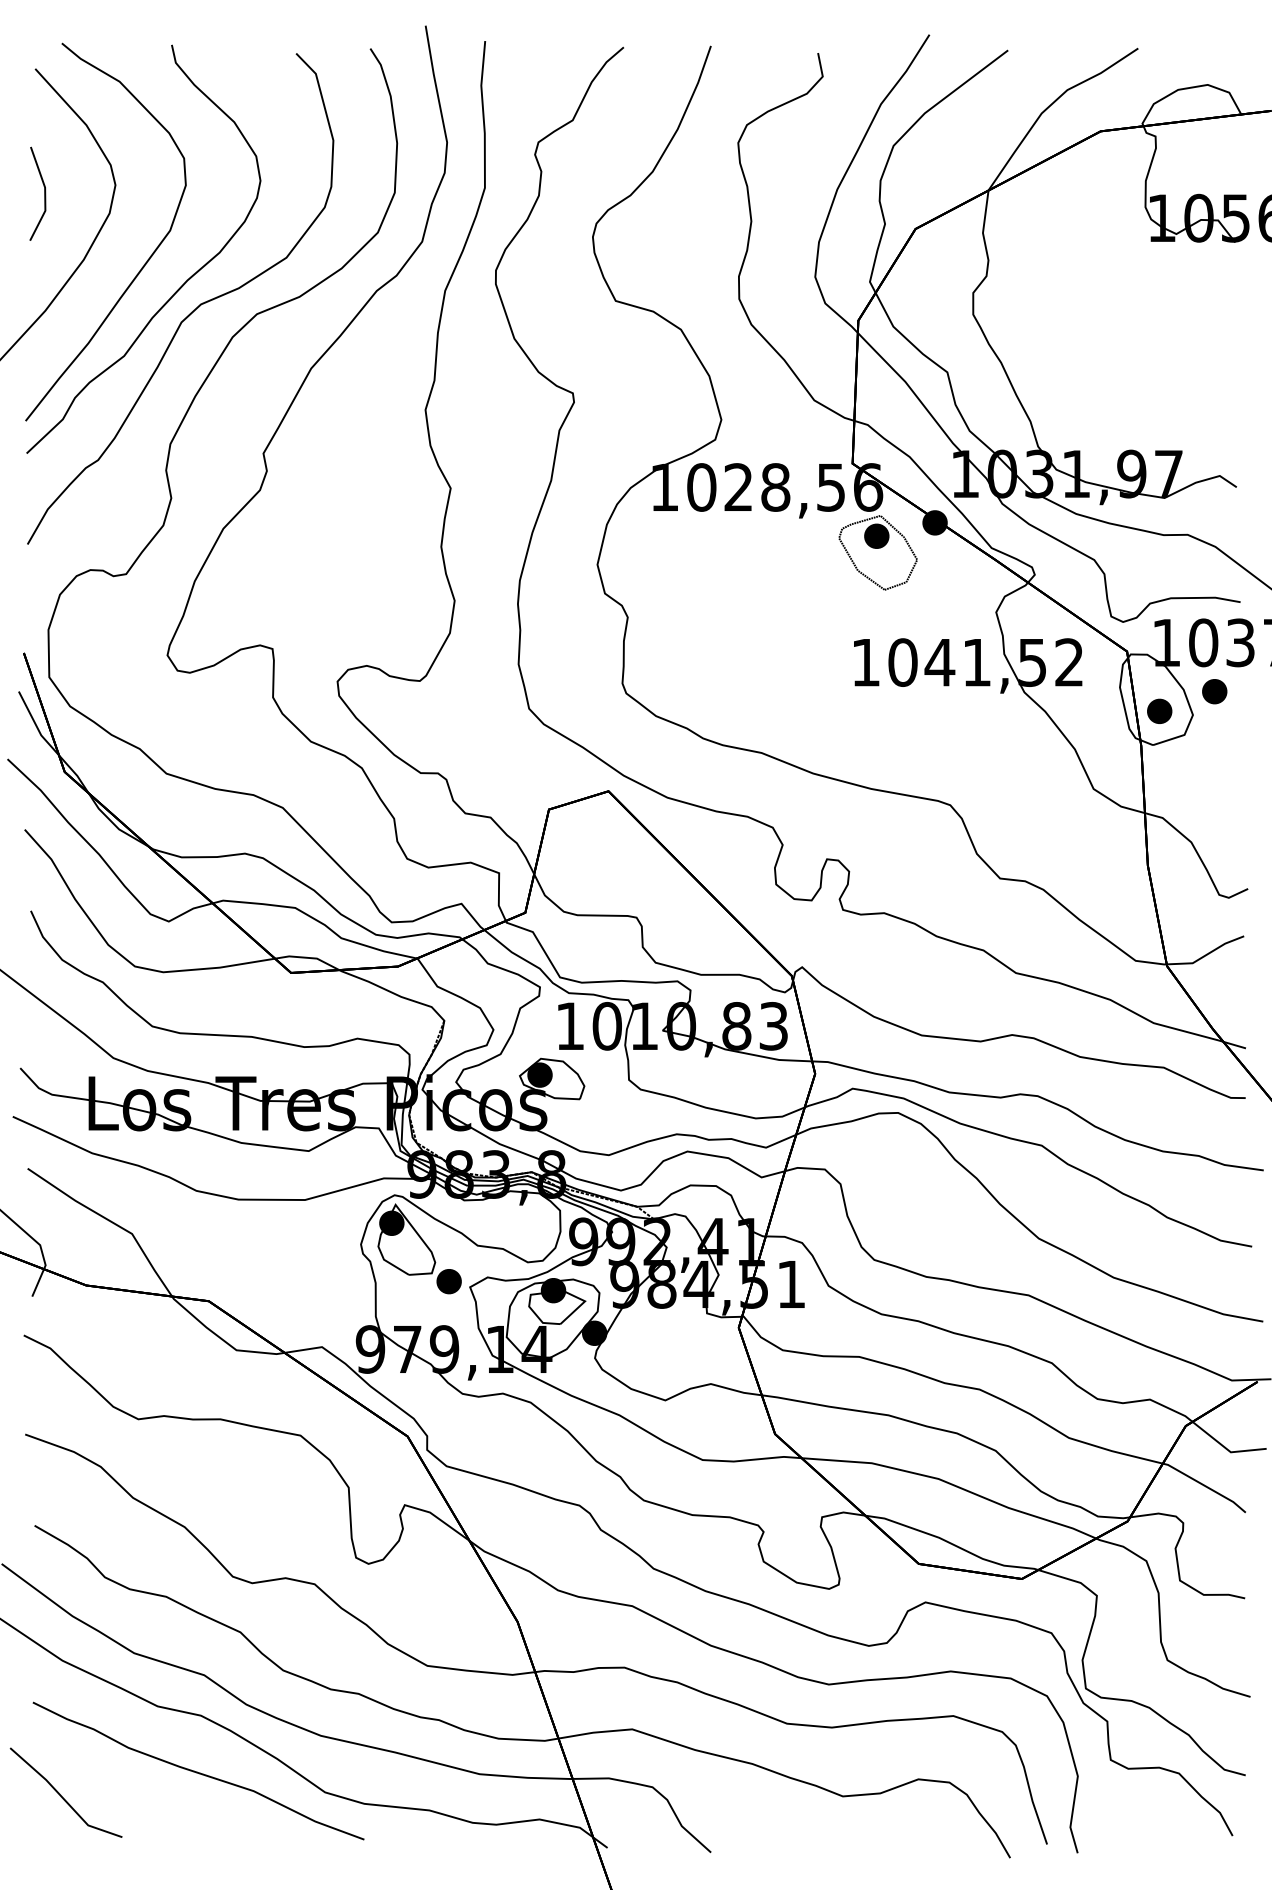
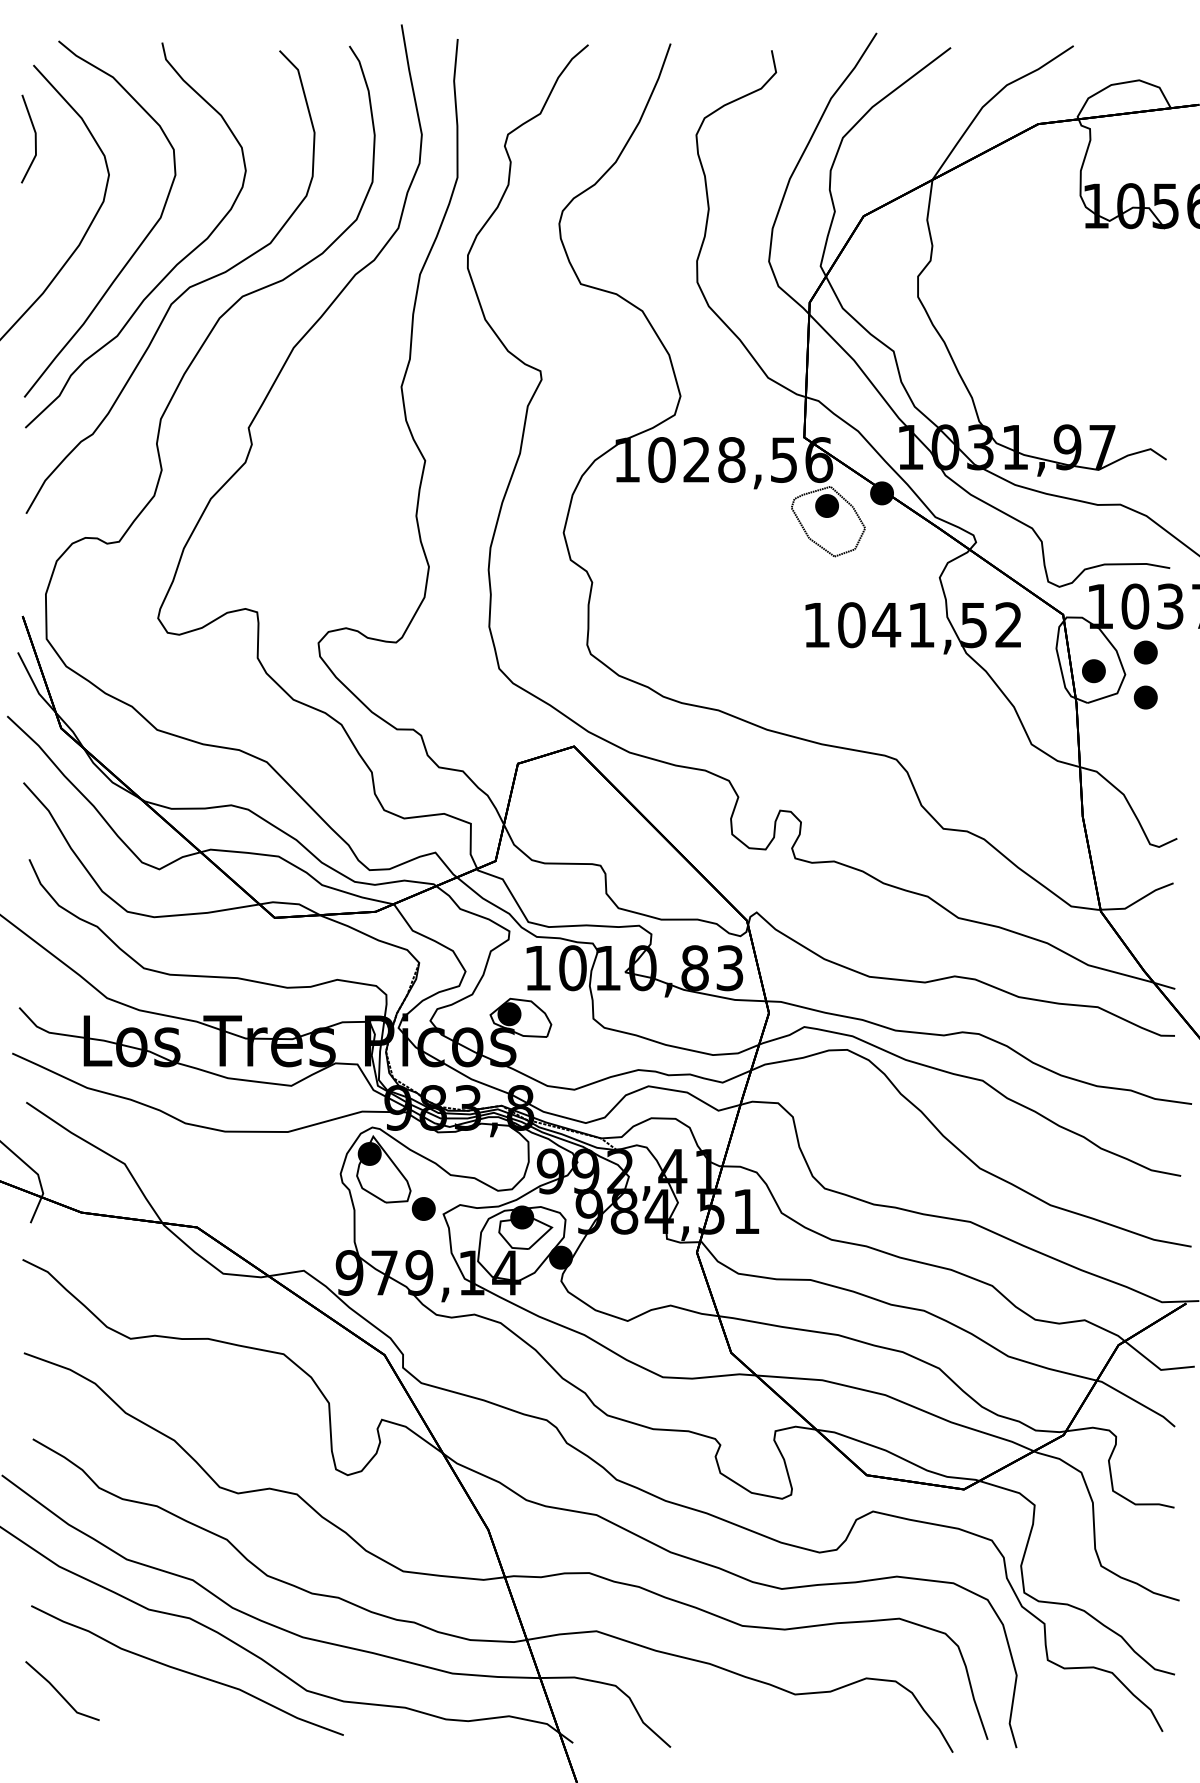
line: (43, 193) -> (34, 138), moved
part: (1214, 739) -> (1145, 697), added
part: (66, 1792) -> (62, 1690), size x0.7

